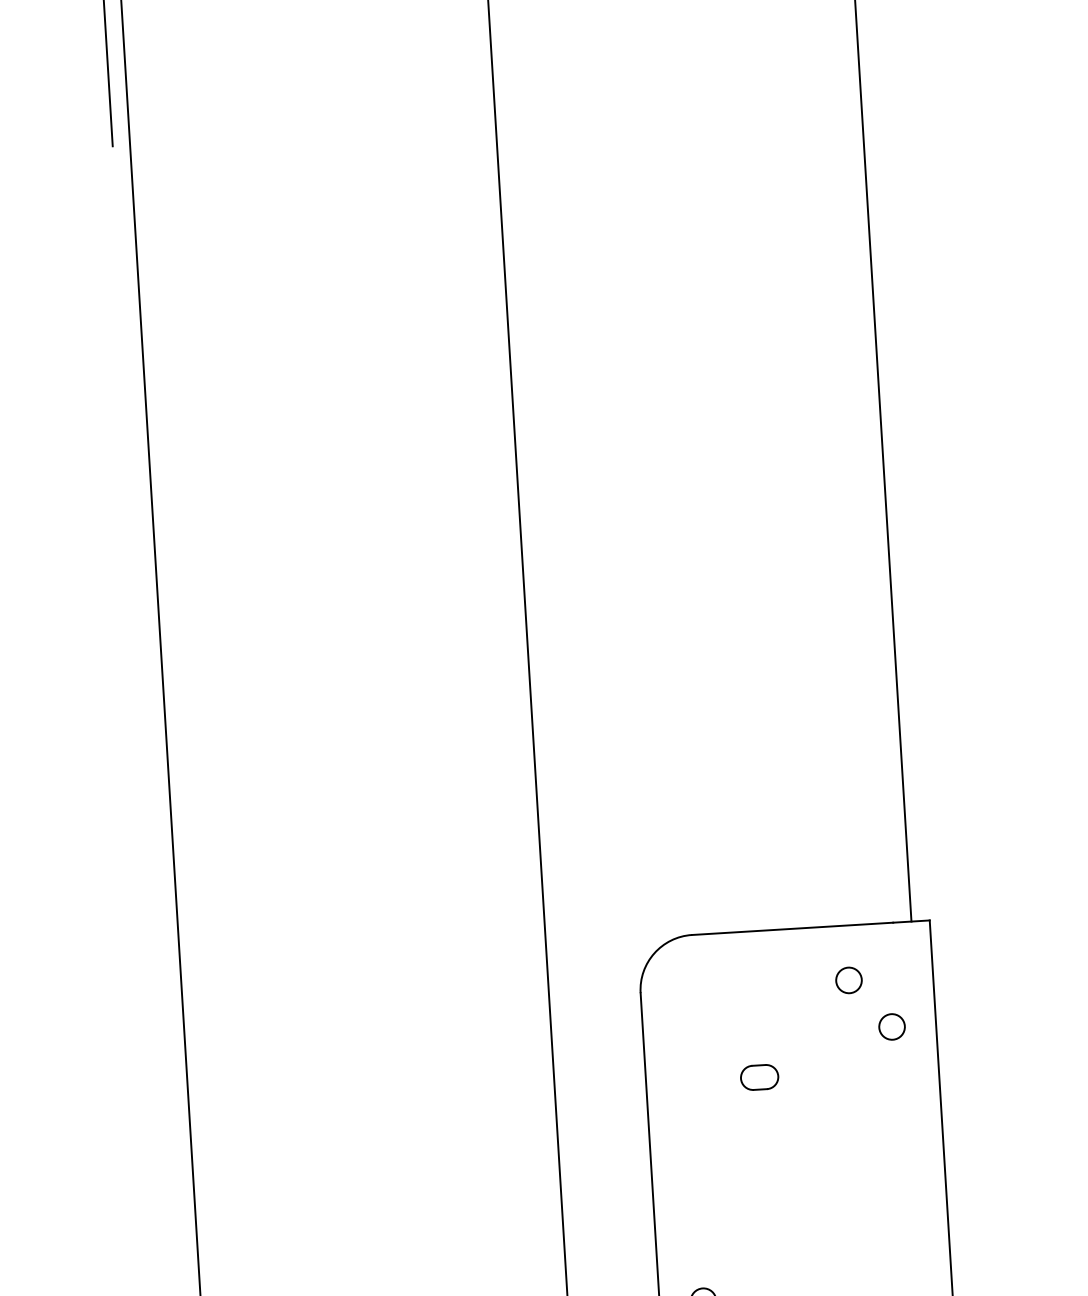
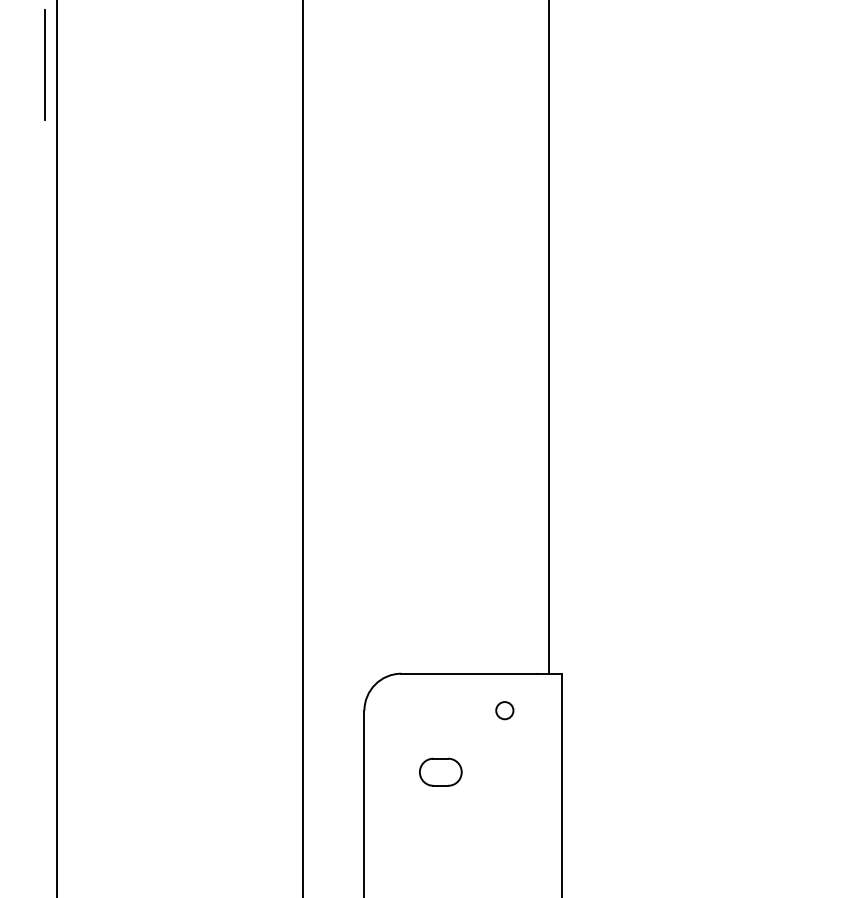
circle: (891, 1026) -> (531, 743), removed
part: (759, 1076) -> (440, 771), size x1.67

